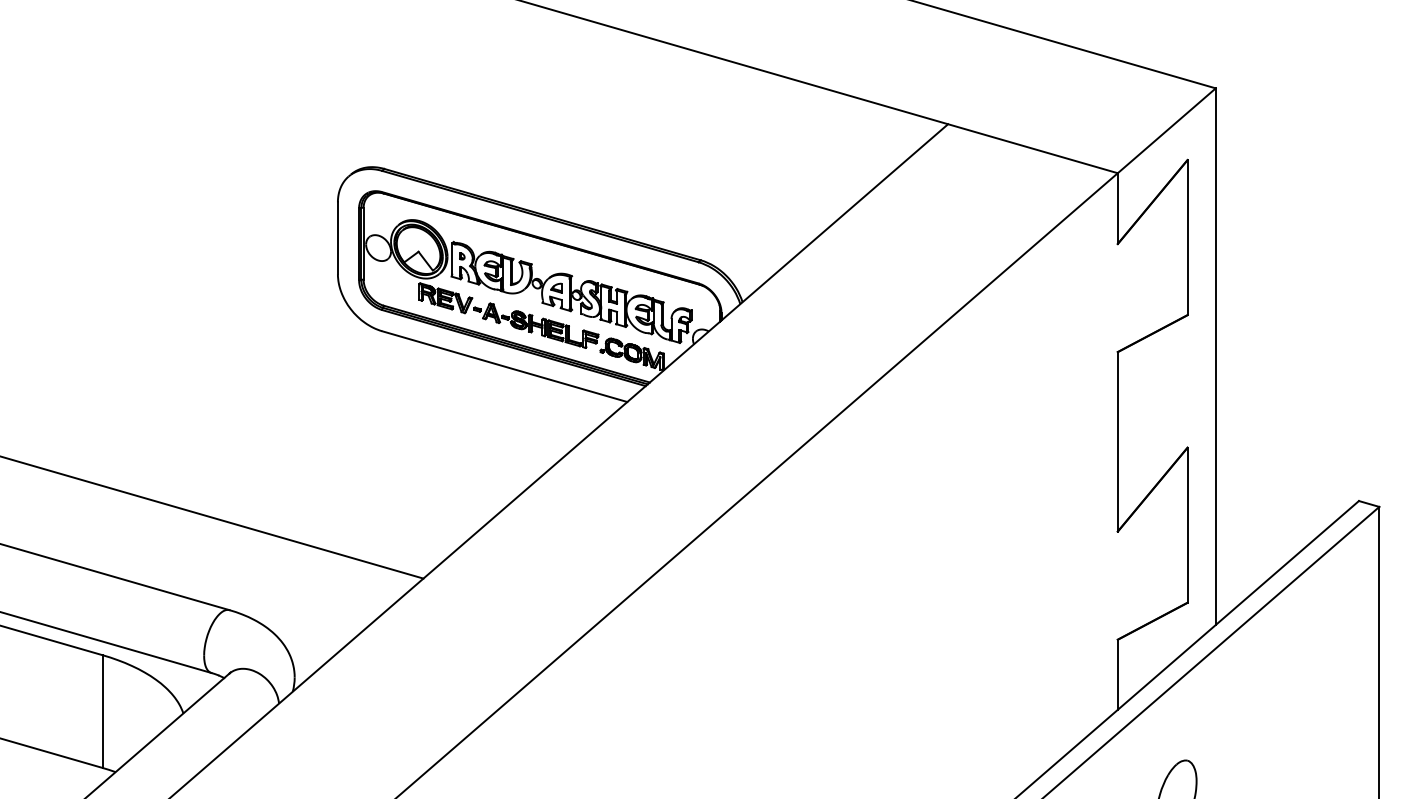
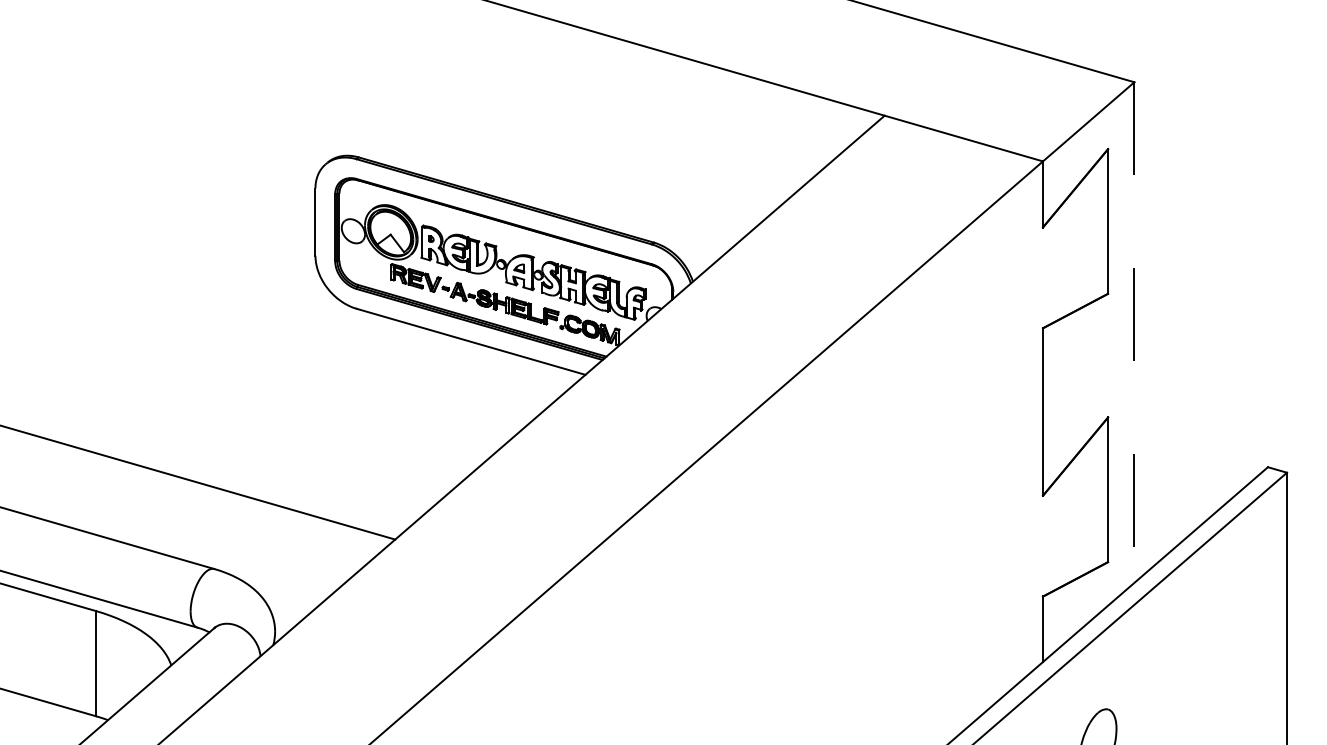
line: (1215, 357) -> (1134, 333), solid -> dashed

